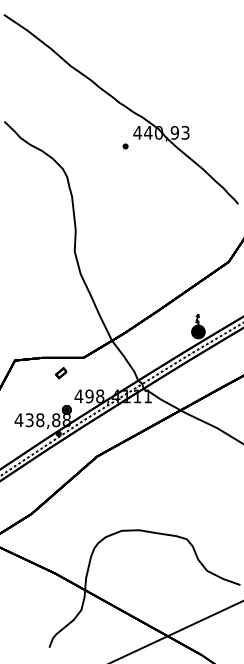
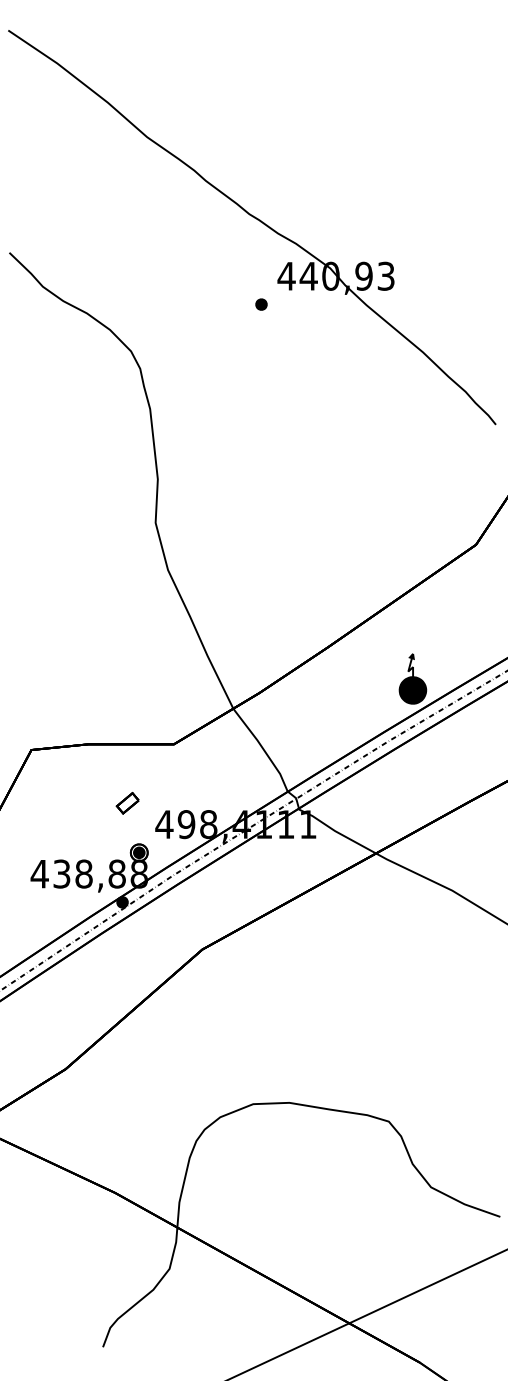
part: (60, 373) -> (126, 803), moved

